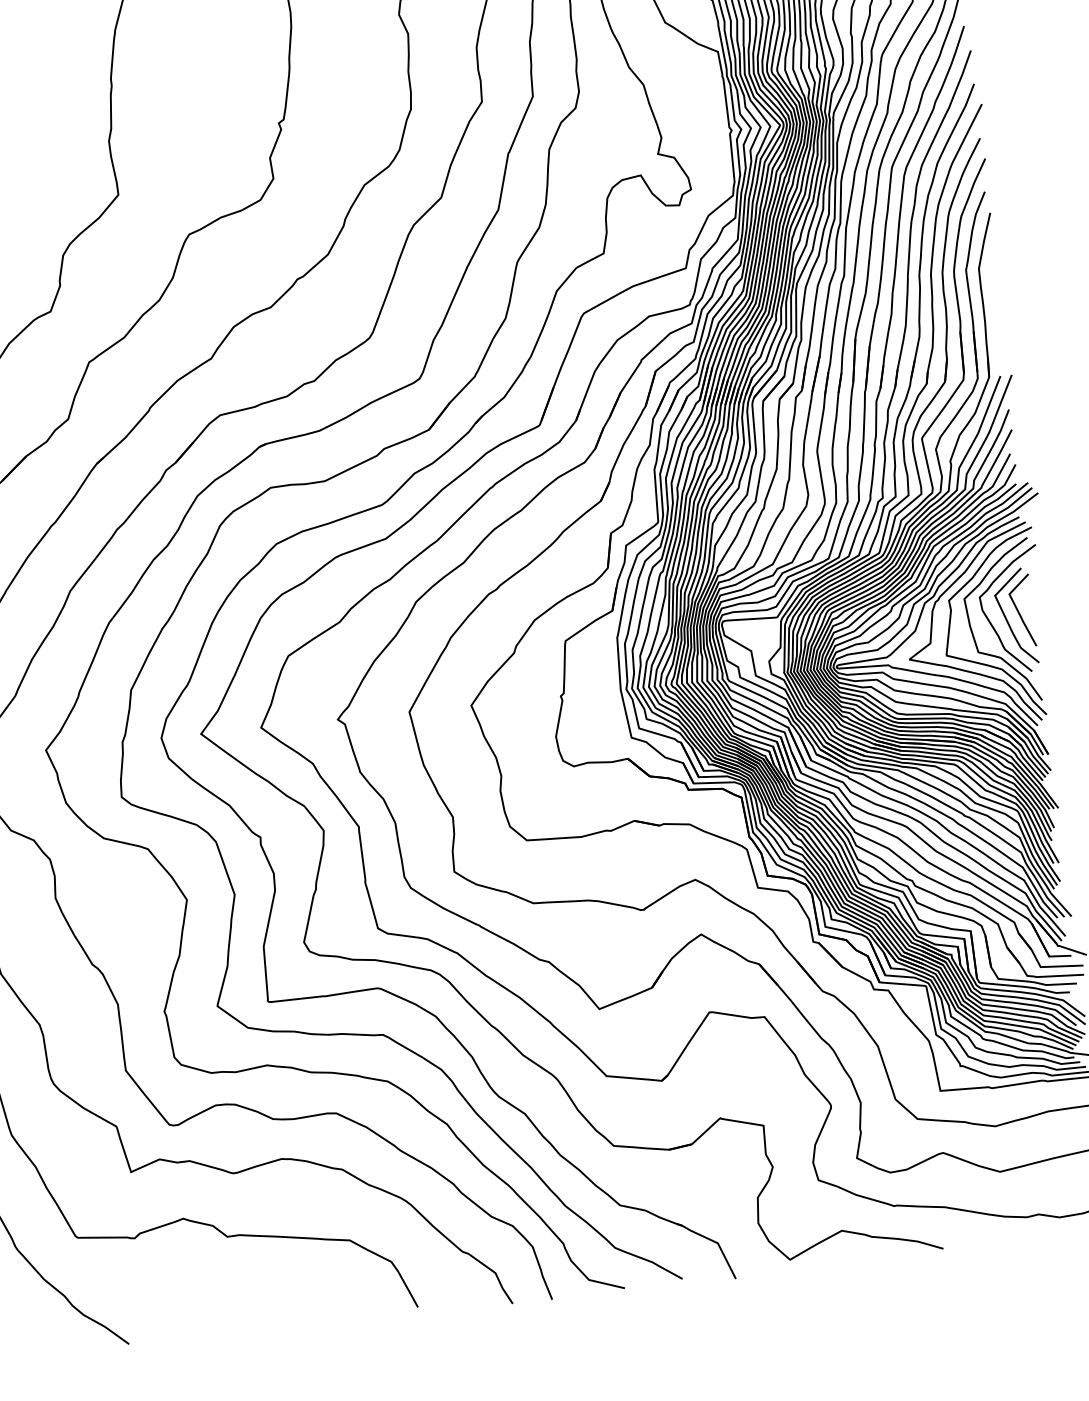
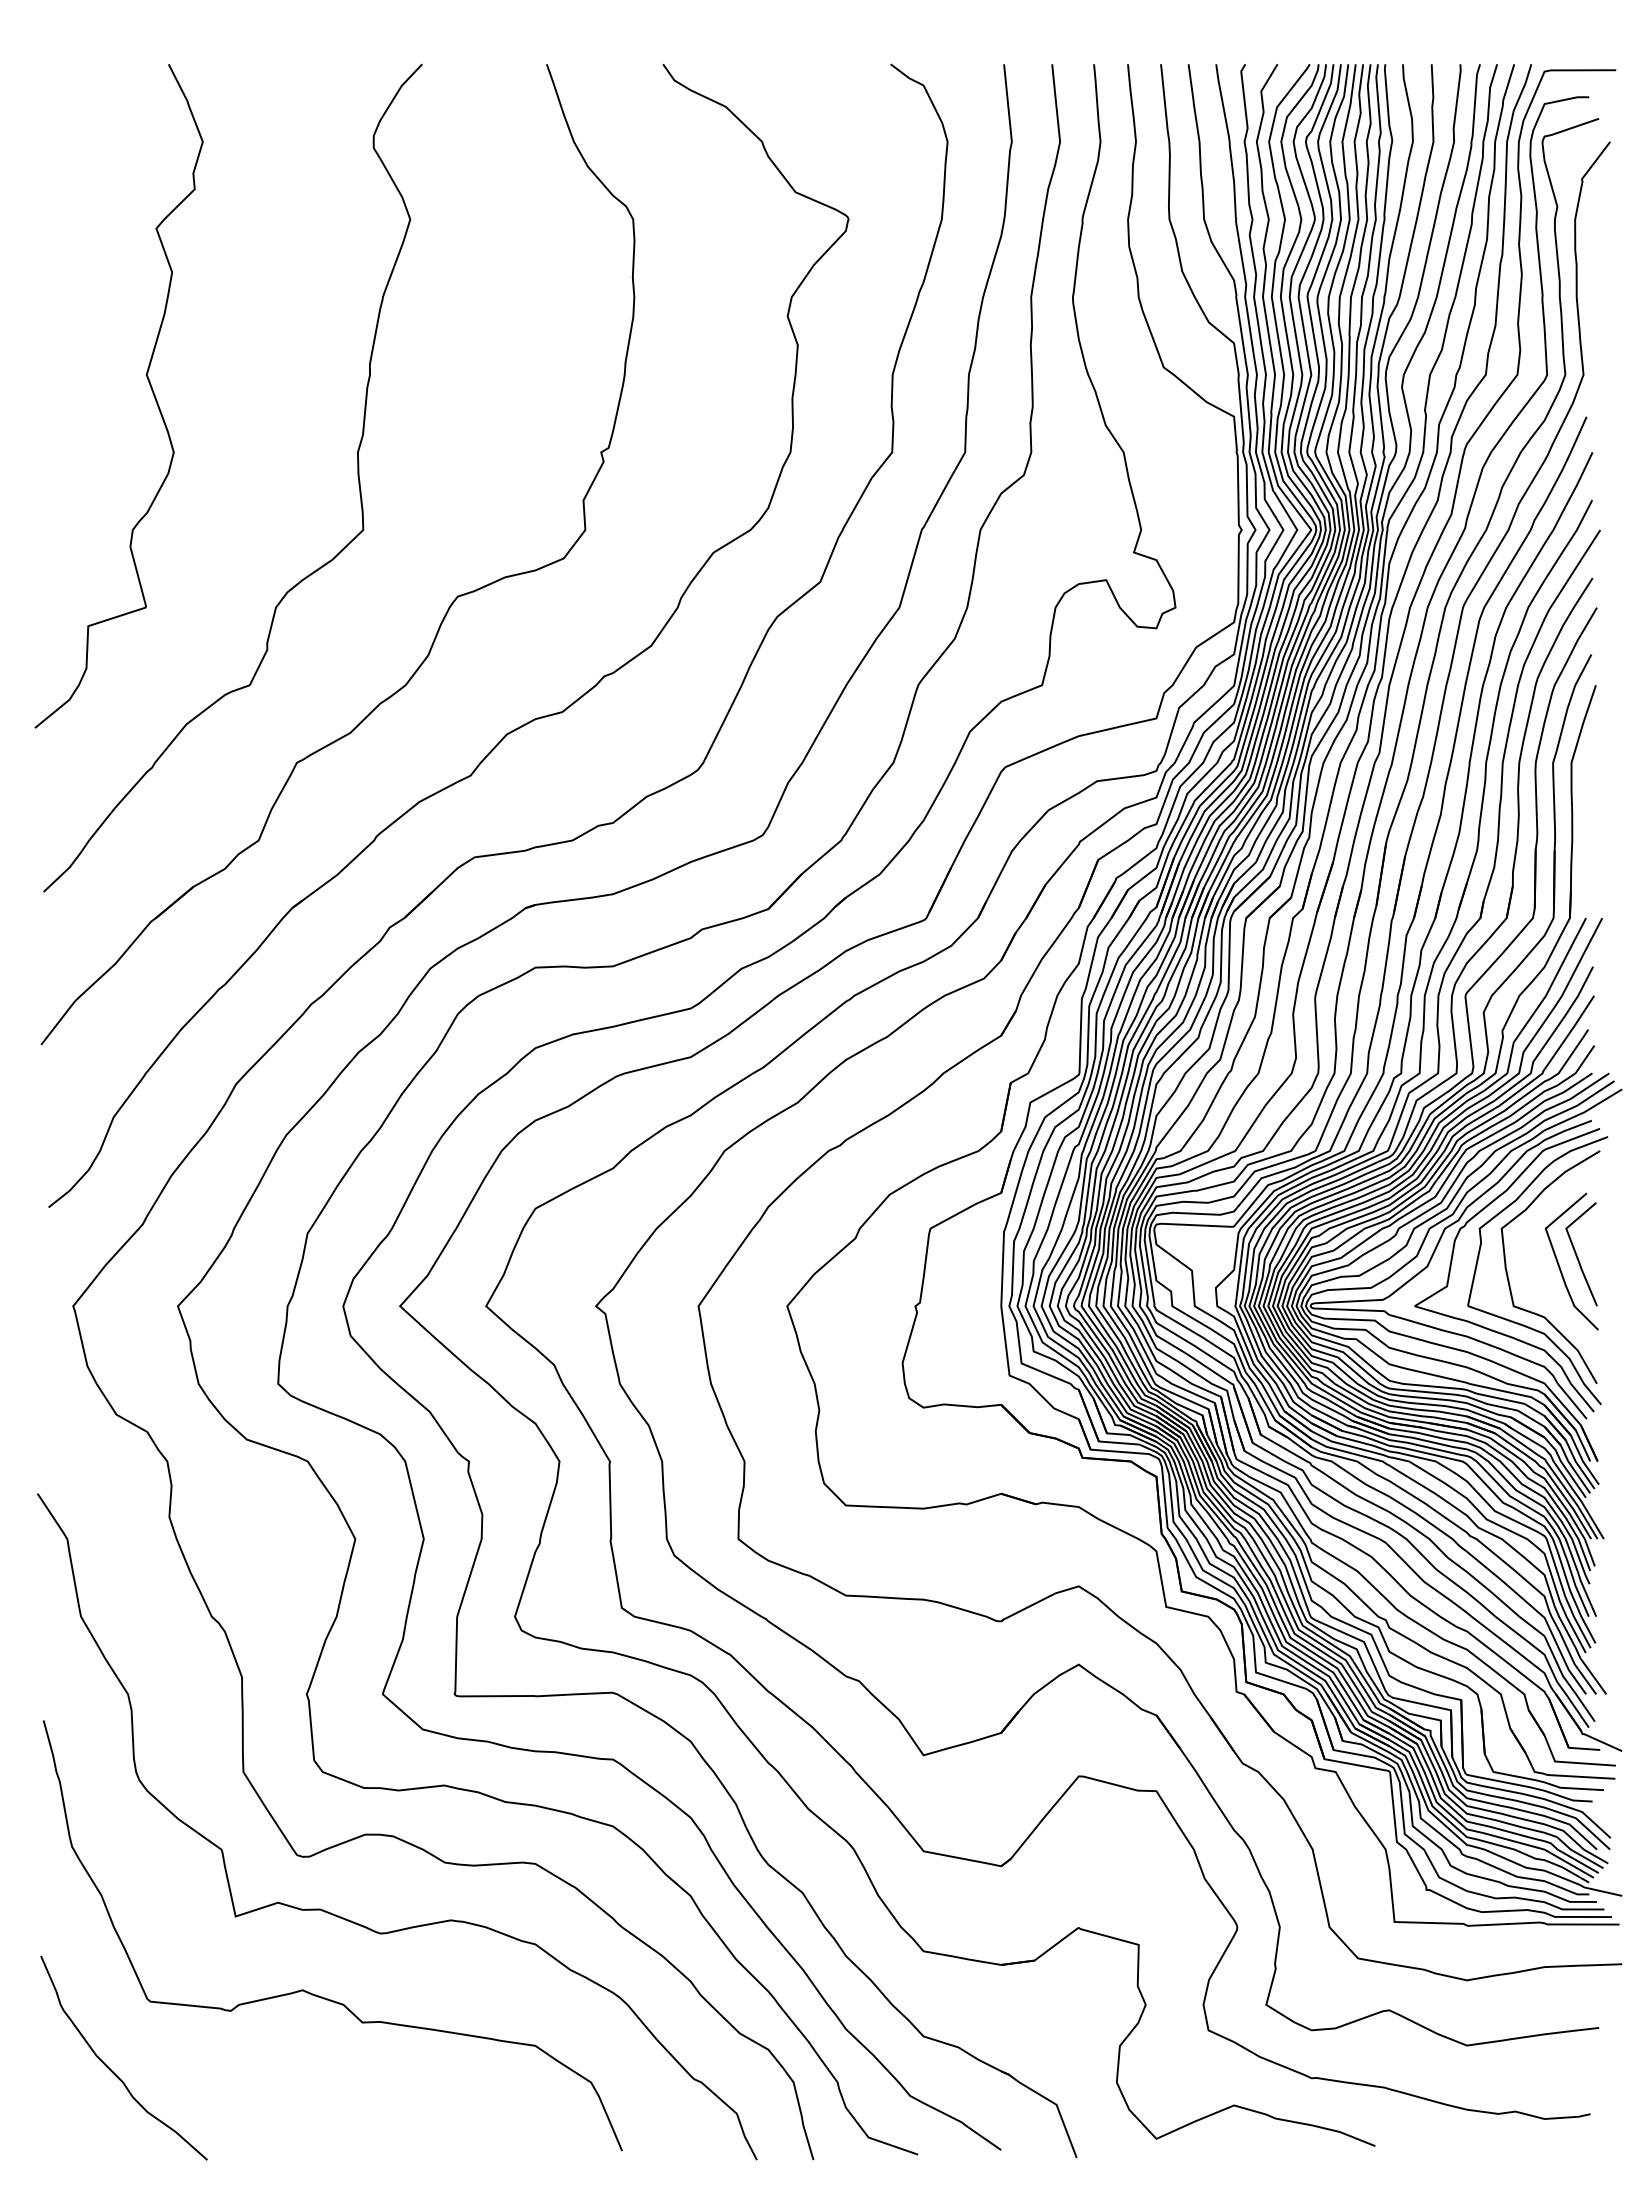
curve: (991, 623) -> (1536, 1267), removed

